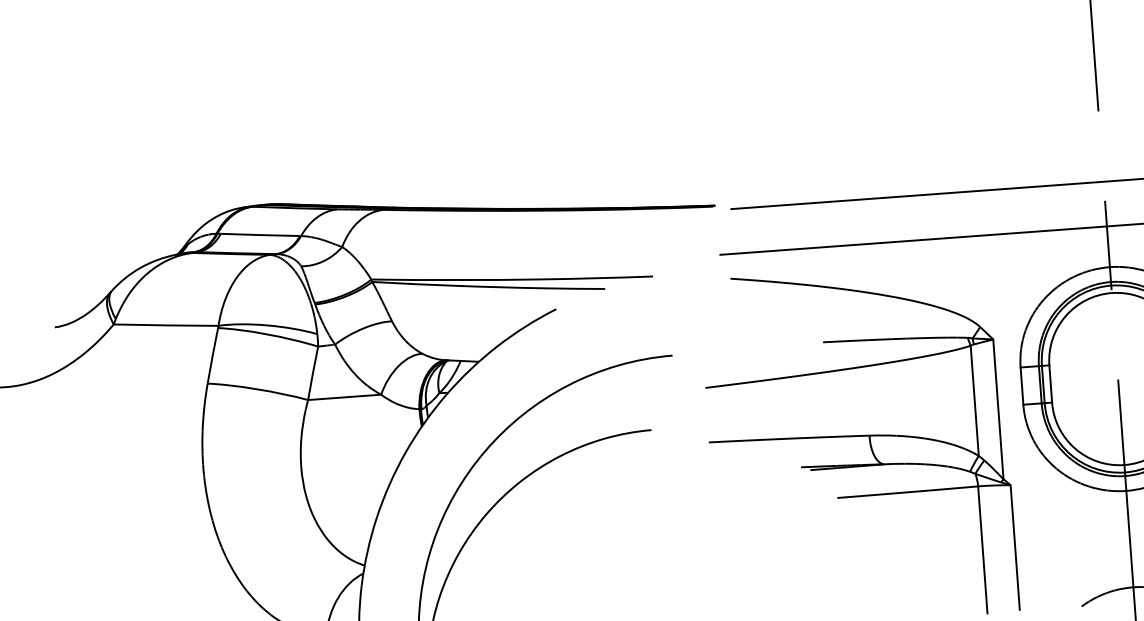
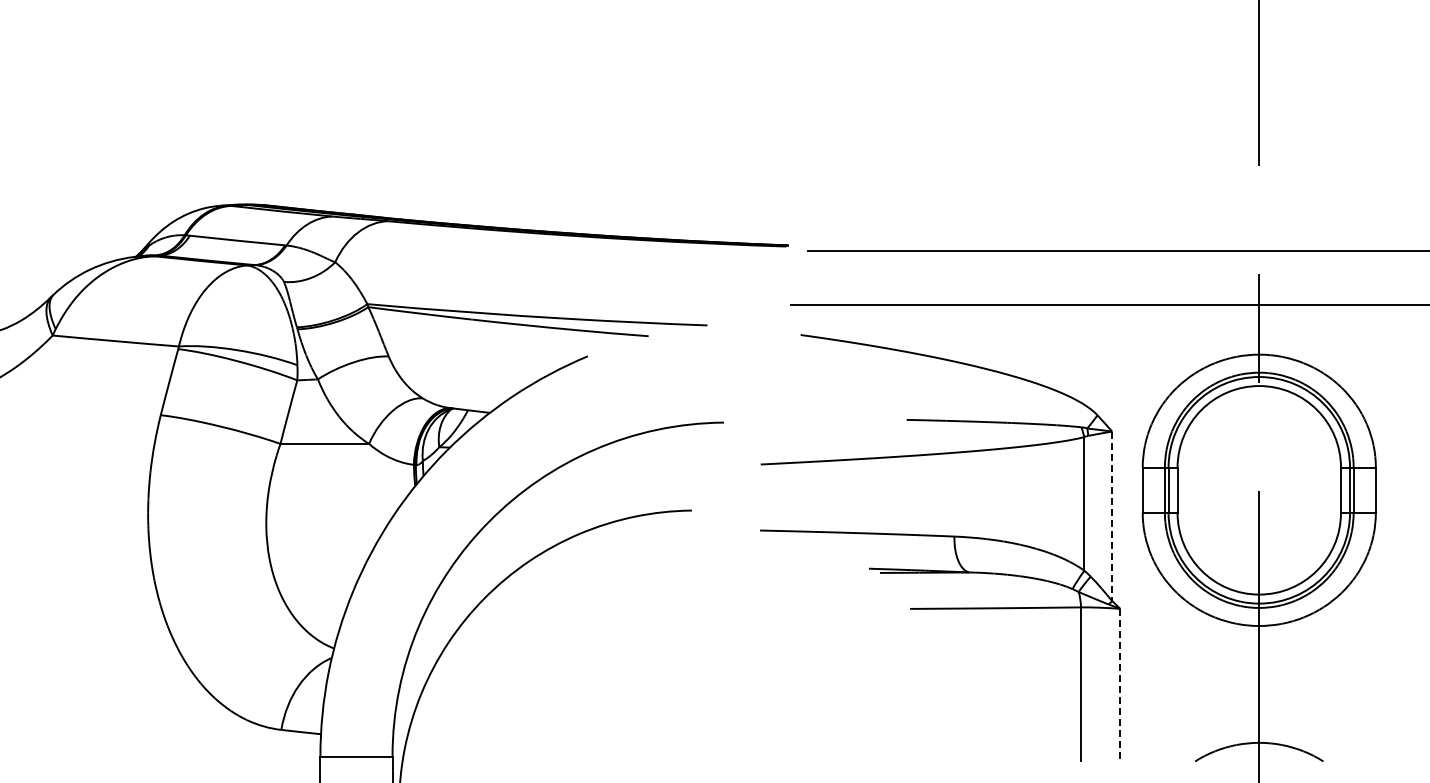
line: (998, 409) -> (1112, 516), solid -> dashed
line: (1015, 547) -> (1120, 684), solid -> dashed

